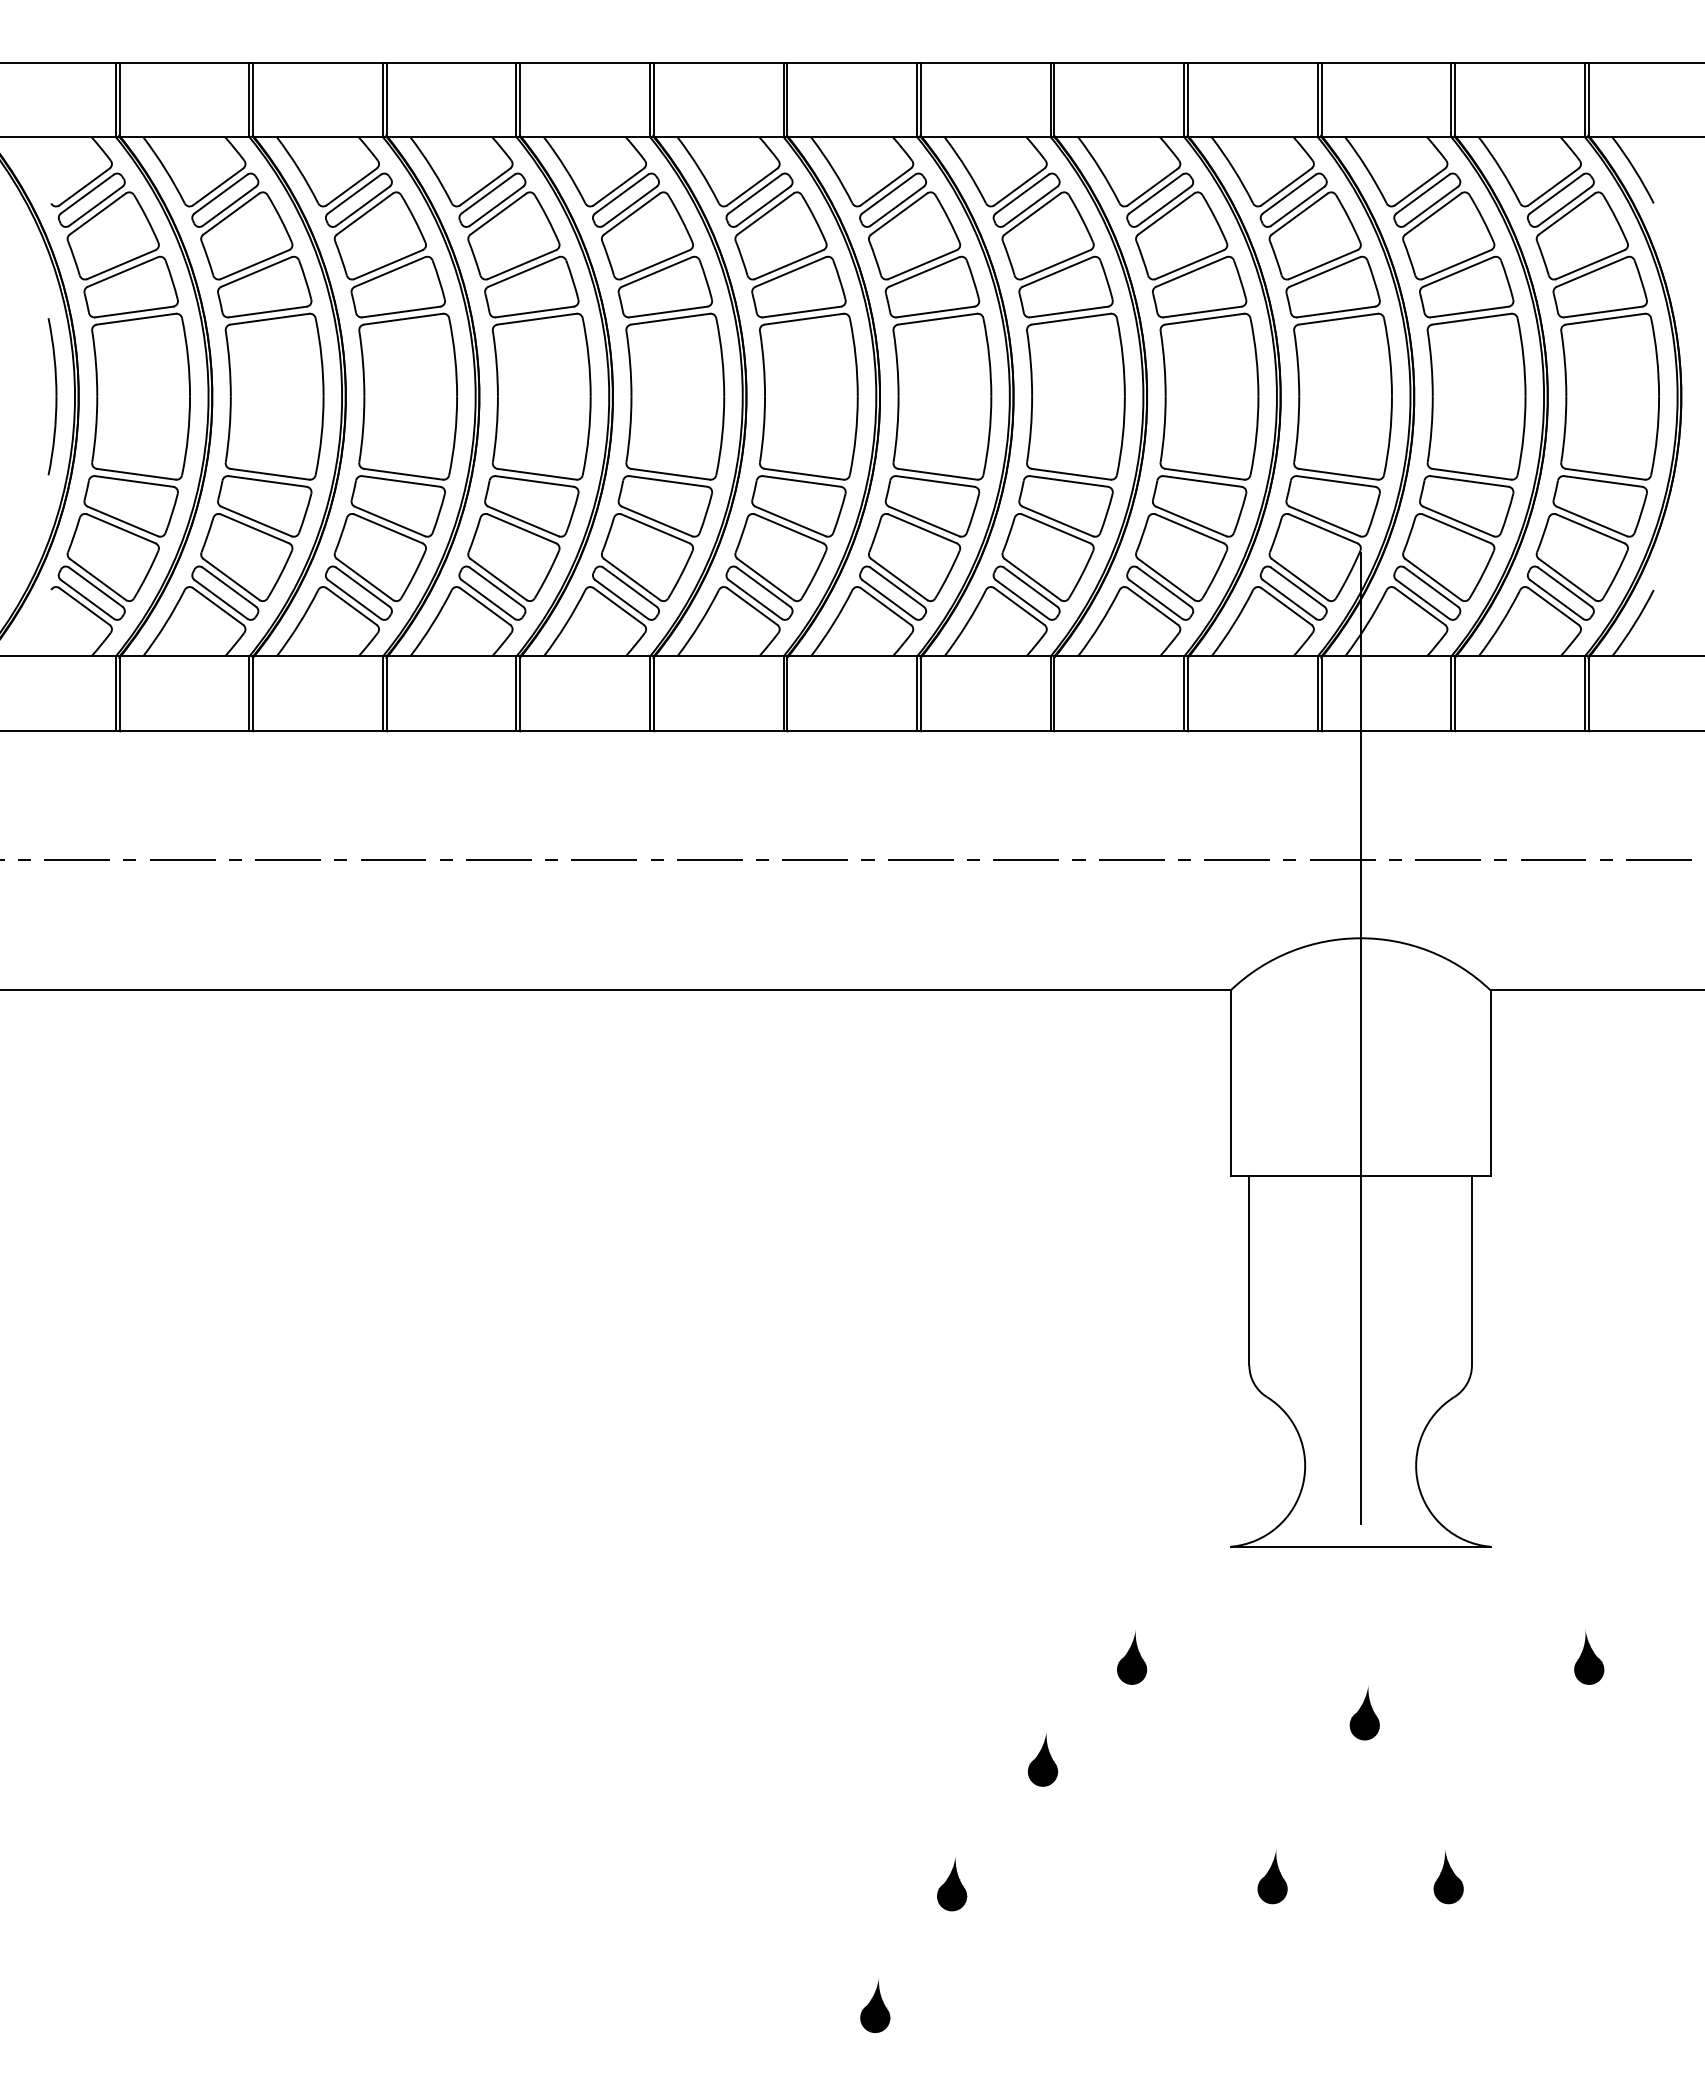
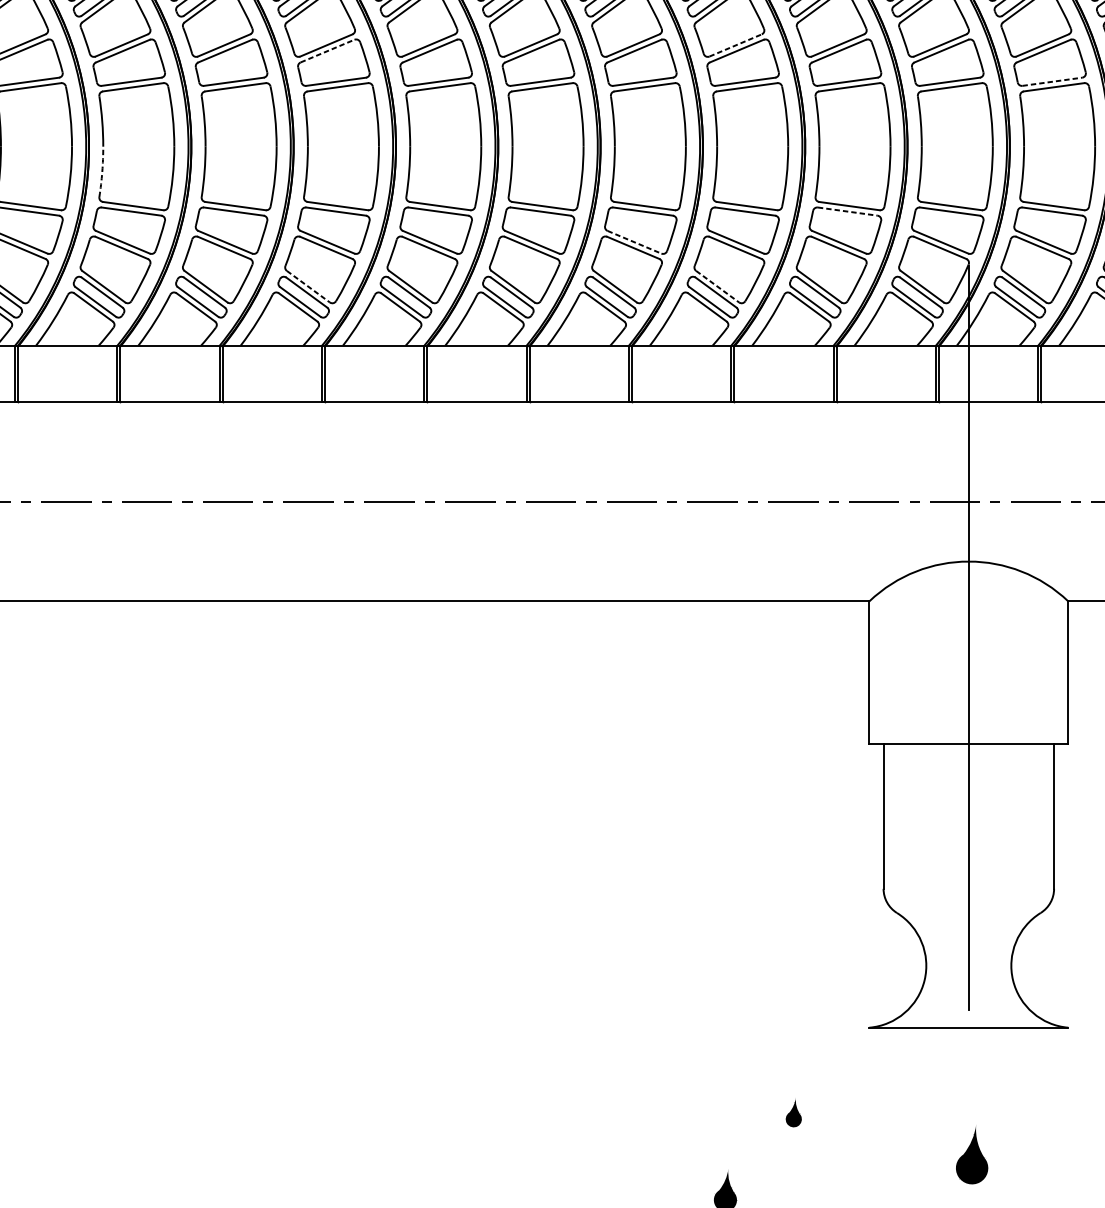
line: (1056, 264) -> (735, 45), solid -> dashed
line: (524, 271) -> (328, 50), solid -> dashed
line: (1470, 311) -> (1052, 81), solid -> dashed
arc: (229, 429) -> (102, 171), solid -> dashed
line: (1203, 481) -> (848, 211), solid -> dashed
line: (924, 521) -> (634, 242), solid -> dashed
line: (498, 579) -> (308, 286), solid -> dashed
line: (1032, 579) -> (717, 286), solid -> dashed
part: (1132, 1657) -> (794, 1112), size x0.7
part: (1364, 1713) -> (971, 1155), size x1.4

